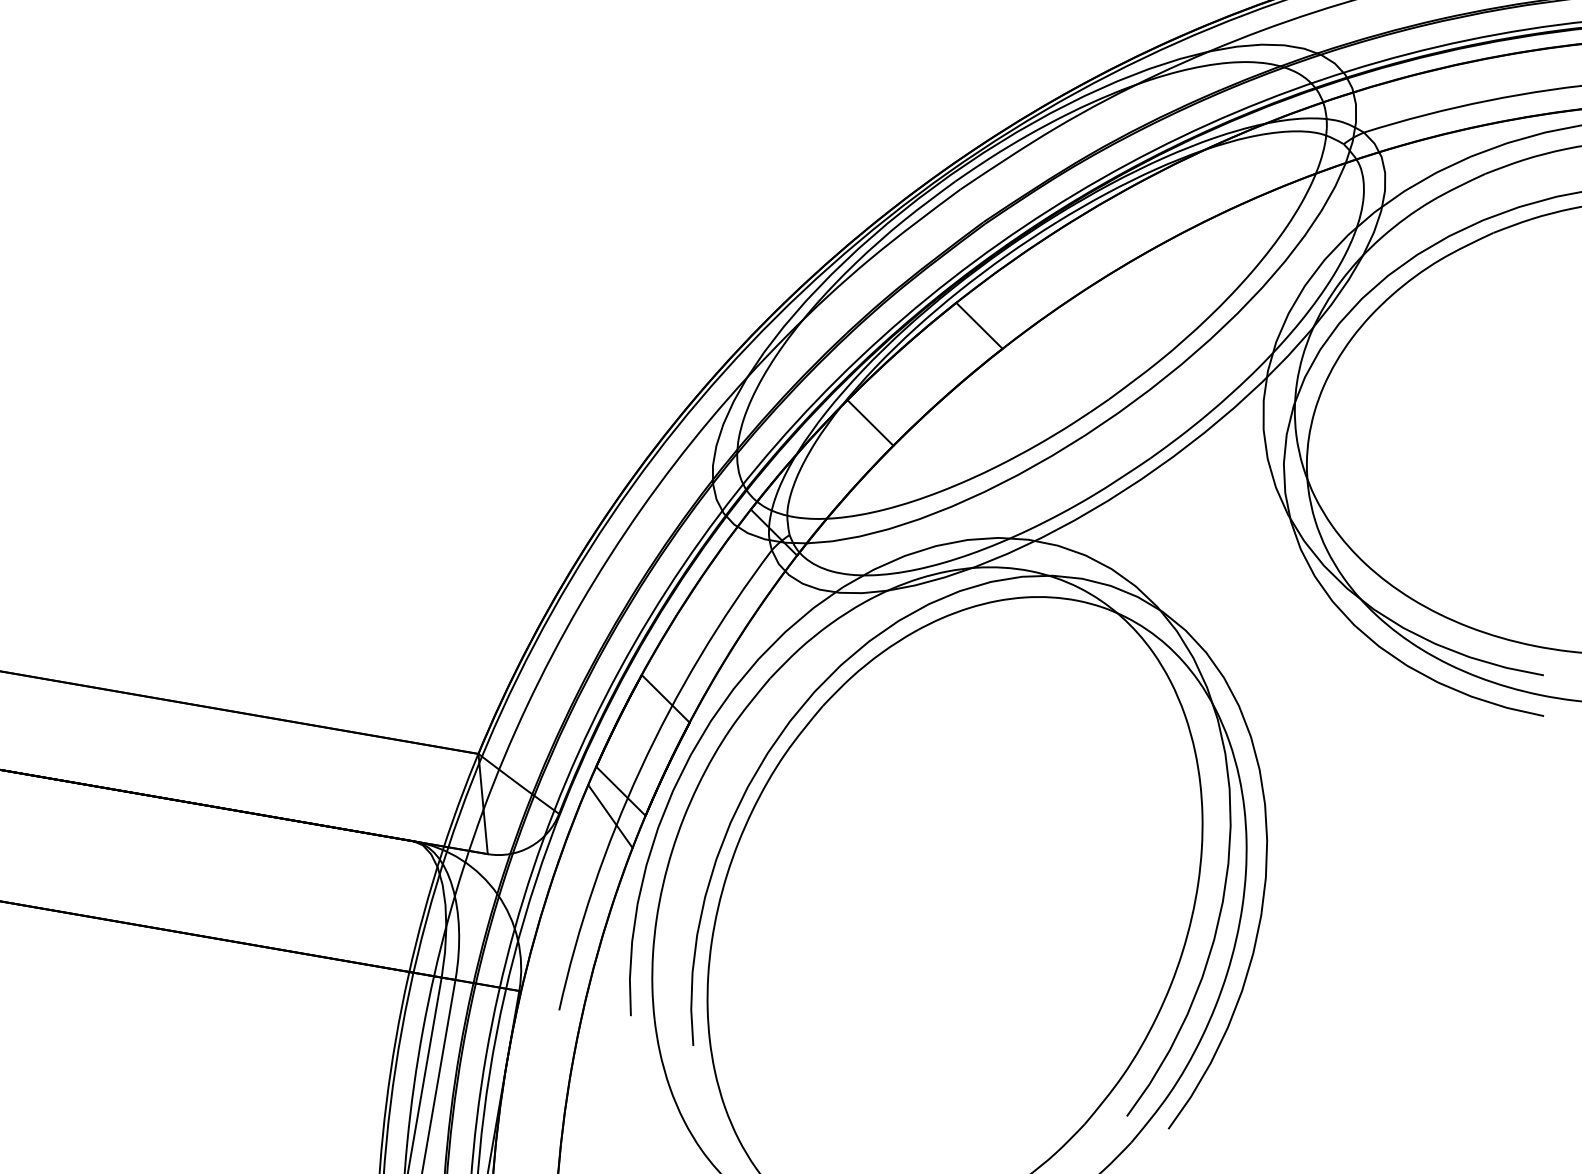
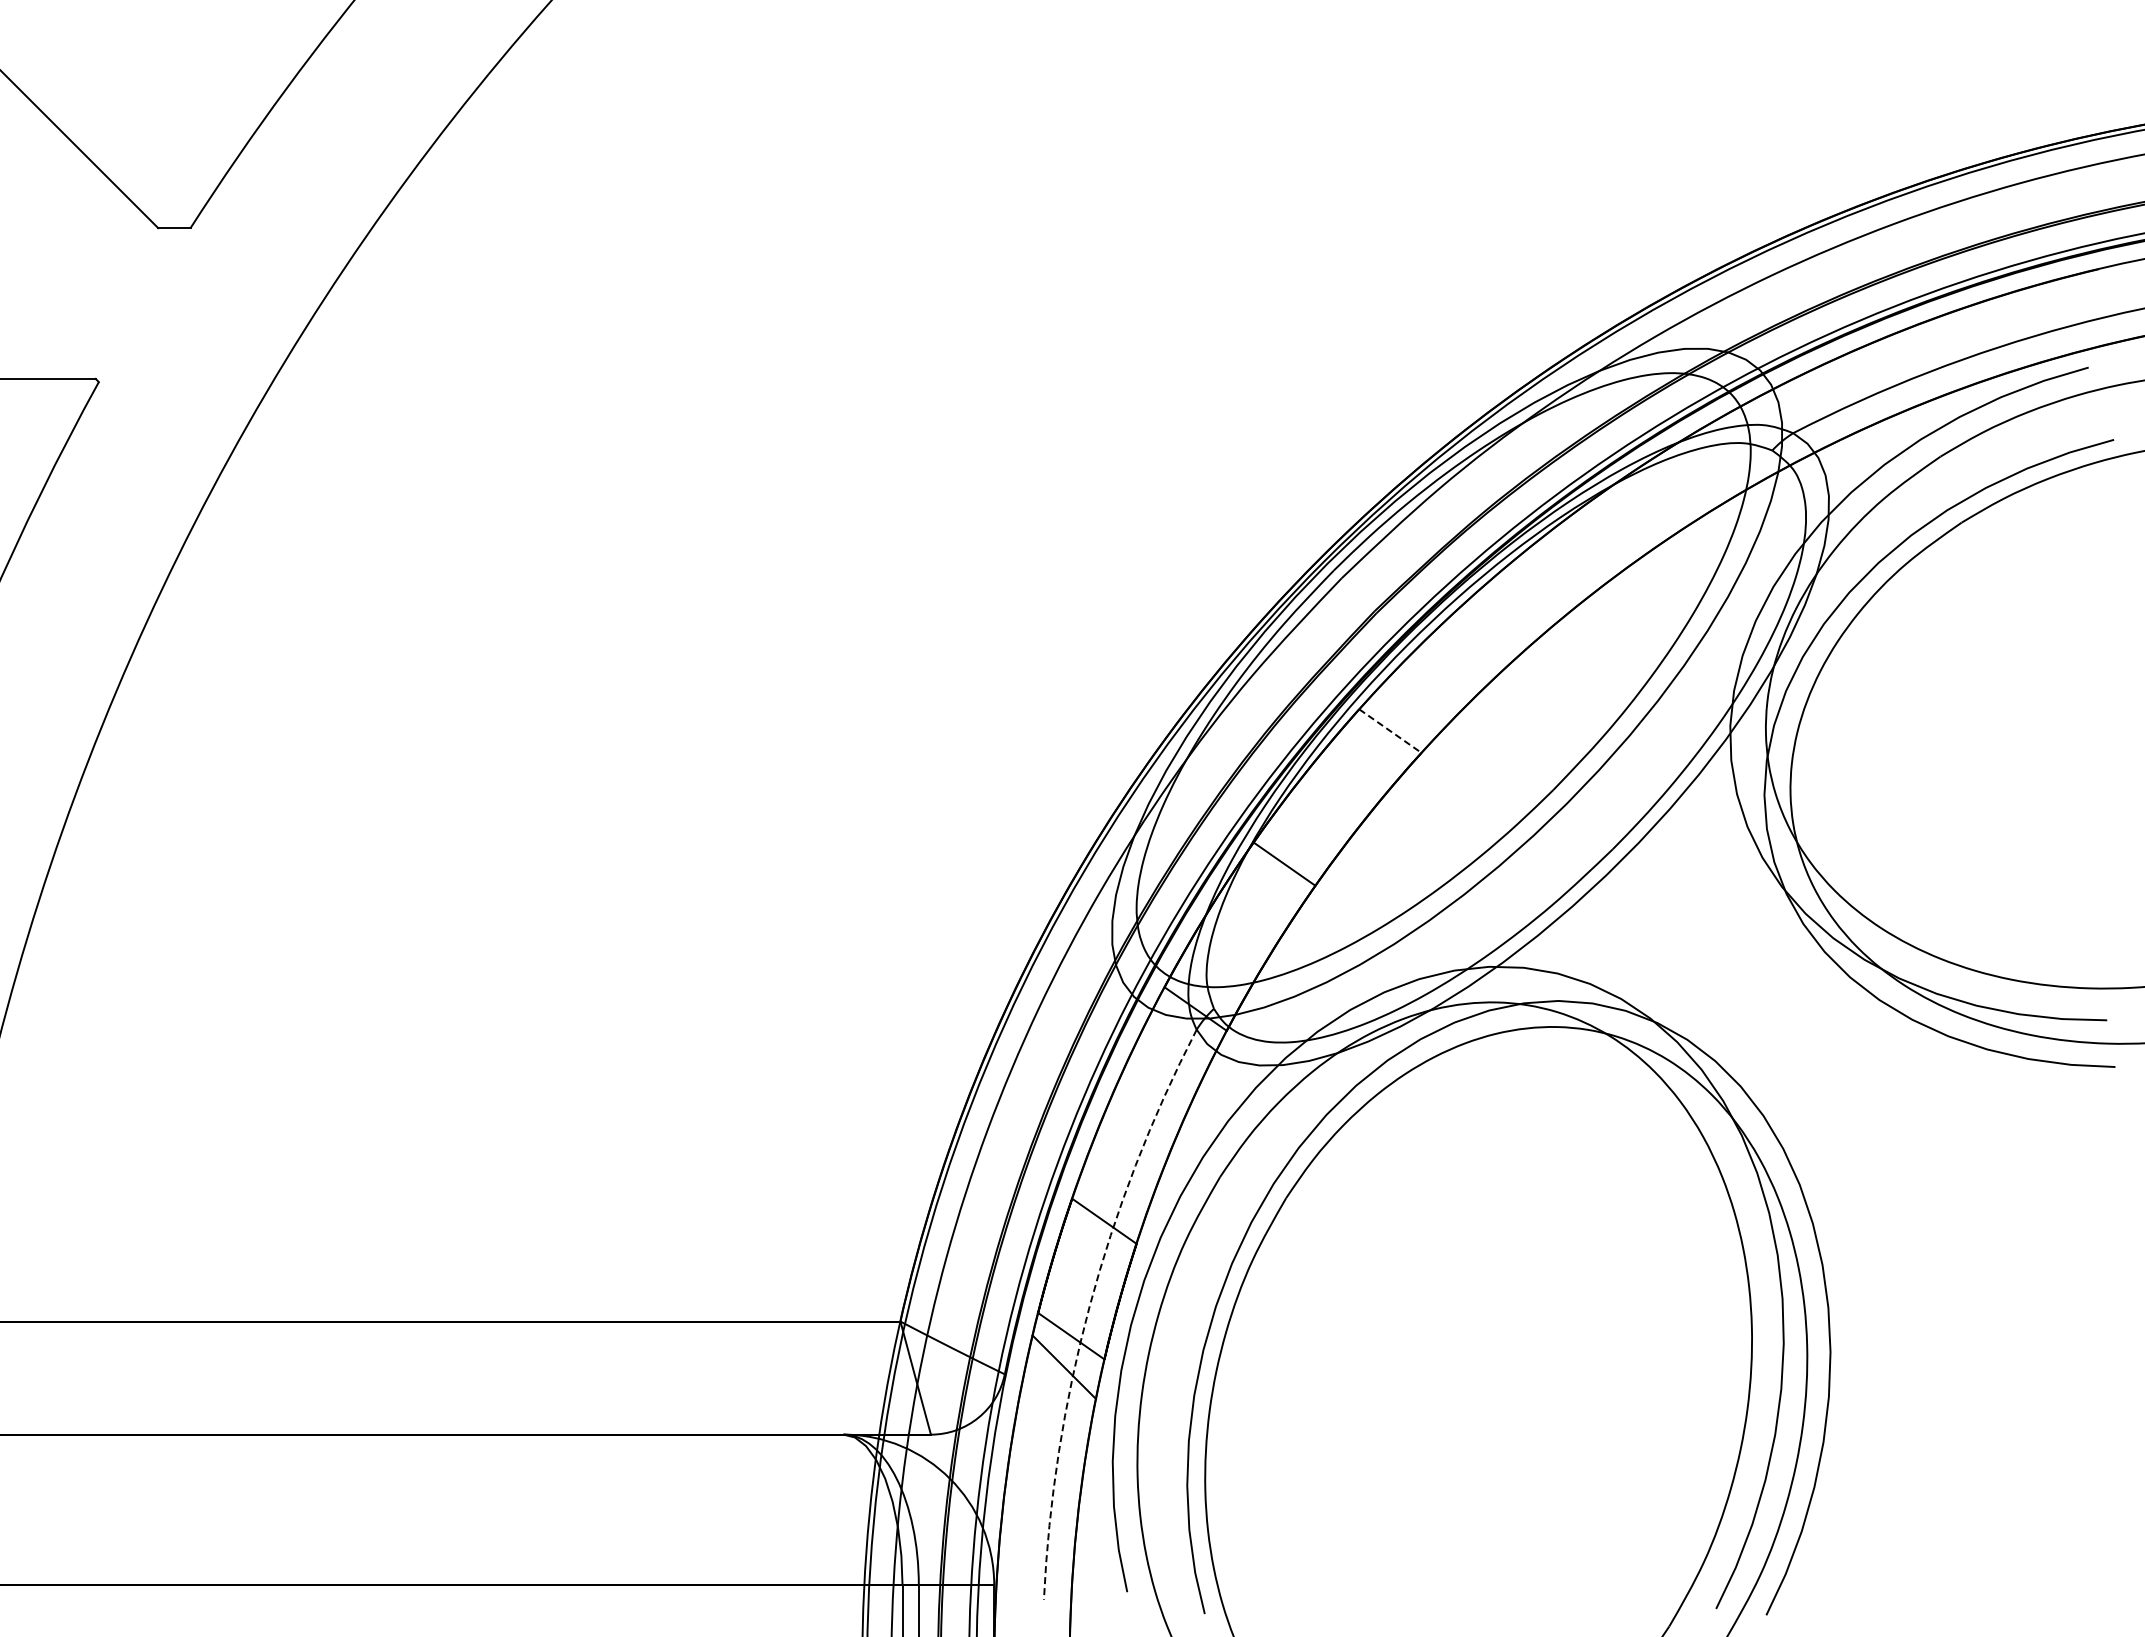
line: (979, 326) -> (1390, 731), solid -> dashed
arc: (640, 768) -> (1089, 1306), solid -> dashed

